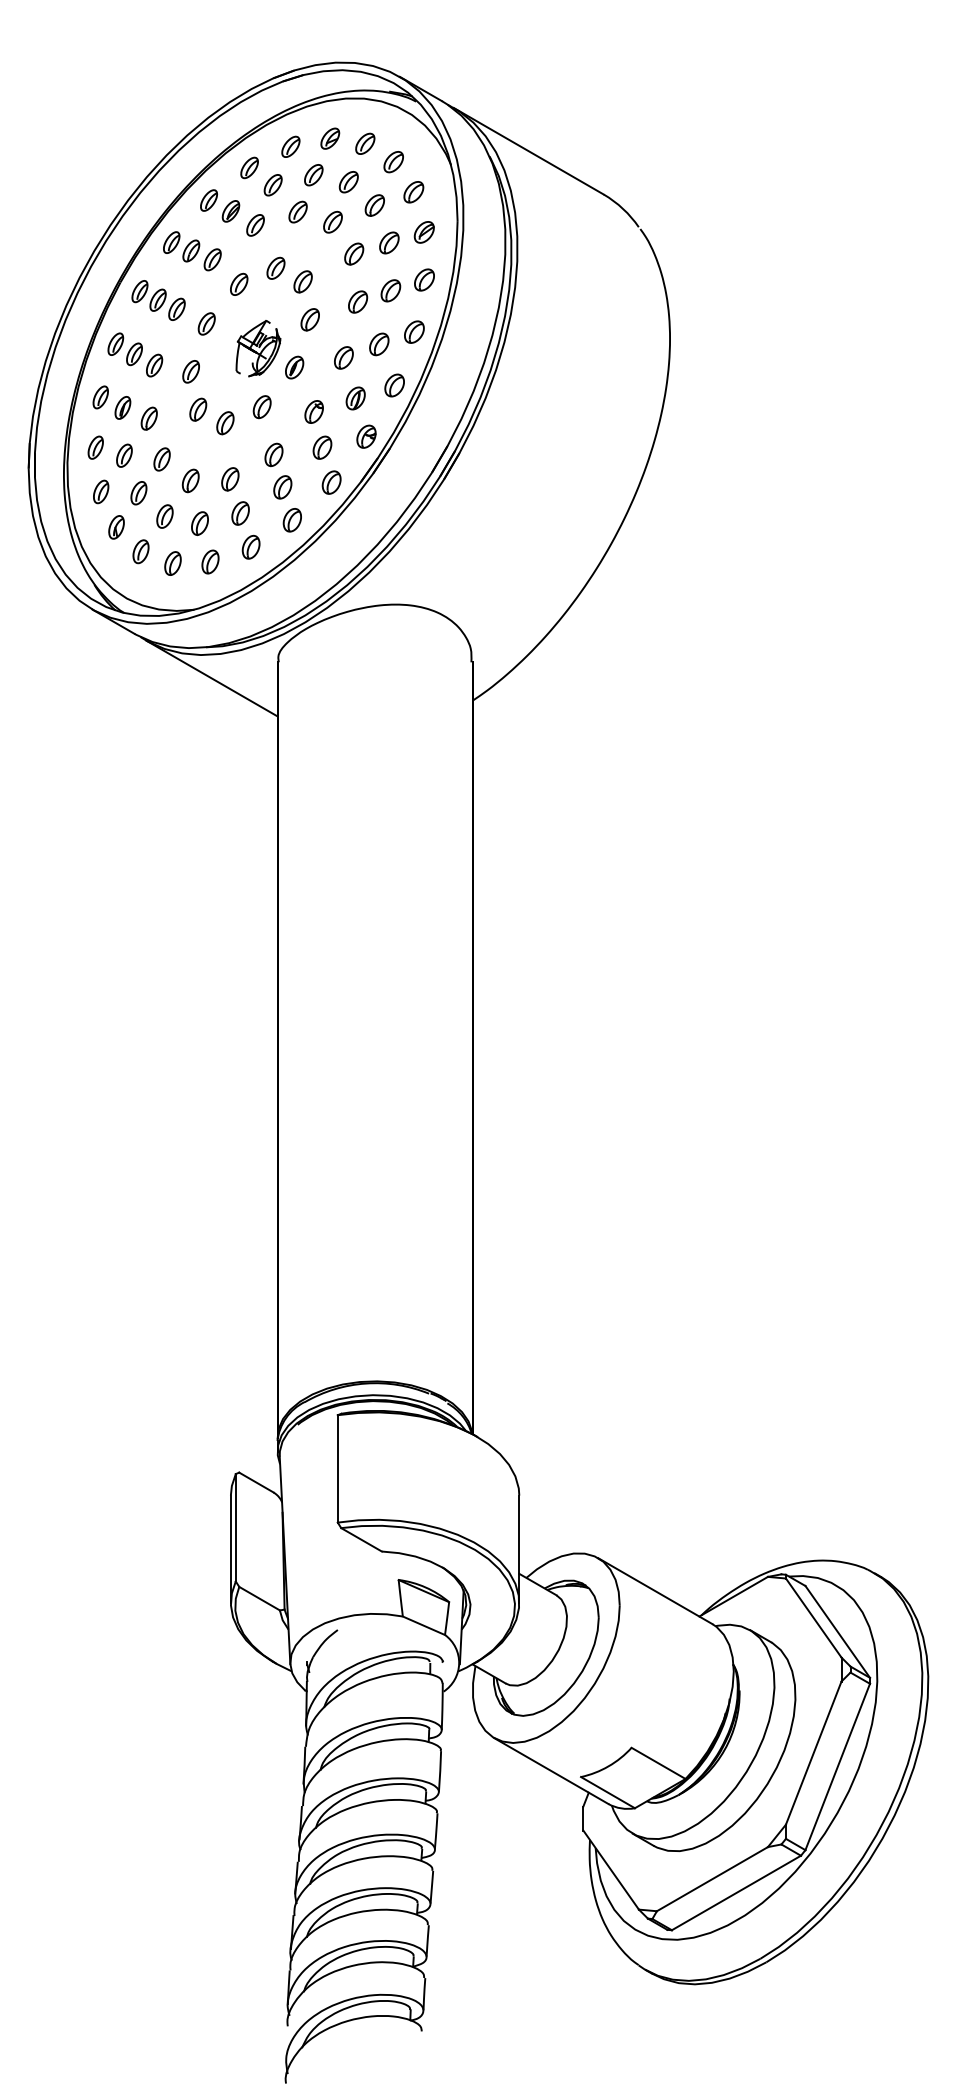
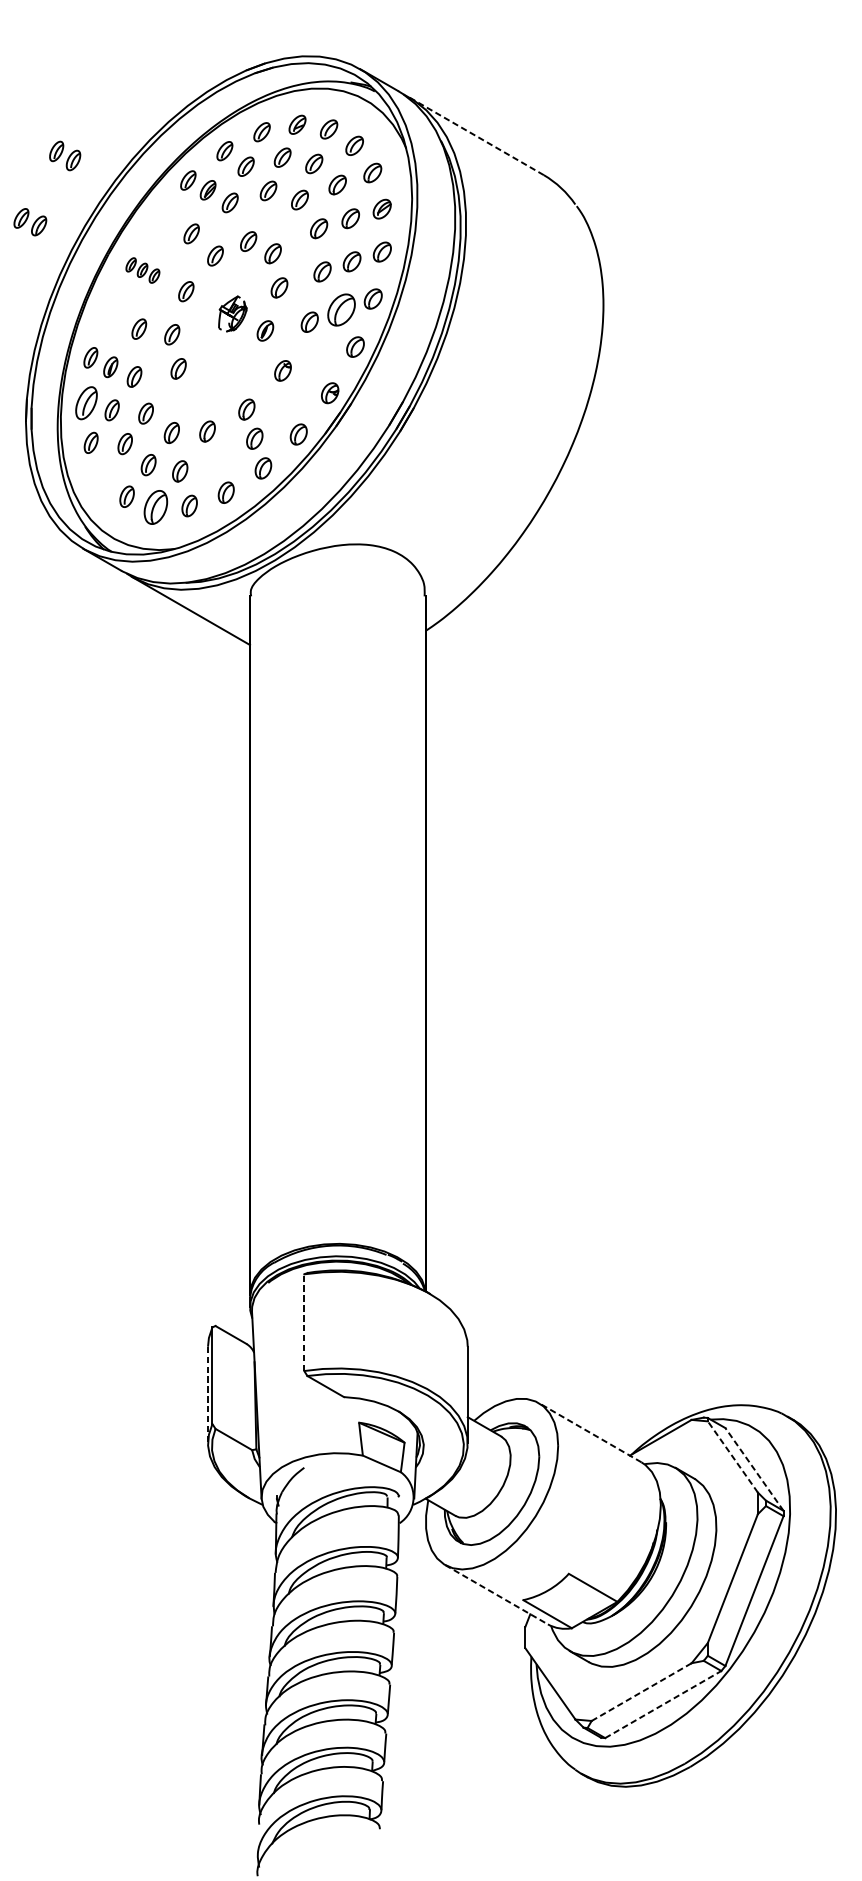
line: (528, 151) -> (476, 136), solid -> dashed
part: (181, 246) -> (30, 221), moved
part: (158, 300) -> (142, 270), size x0.7
part: (379, 344) -> (341, 310), size x1.6
part: (258, 348) -> (232, 313), size x0.7
part: (124, 349) -> (64, 156), moved
part: (355, 398) -> (320, 358), removed
part: (261, 407) -> (235, 366), removed
part: (225, 423) -> (203, 381), removed
part: (95, 447) -> (86, 402), size x1.6
part: (322, 447) -> (290, 402), removed
part: (240, 513) -> (216, 462), removed
part: (116, 527) -> (105, 474), removed
part: (172, 563) -> (155, 507), size x1.6
line: (337, 1468) -> (304, 1322), solid -> dashed
line: (230, 1549) -> (207, 1395), solid -> dashed
line: (655, 1591) -> (590, 1433), solid -> dashed
line: (813, 1617) -> (732, 1456), solid -> dashed
line: (837, 1631) -> (754, 1469), solid -> dashed
line: (551, 1771) -> (496, 1595), solid -> dashed
line: (712, 1878) -> (641, 1691), solid -> dashed
line: (736, 1892) -> (663, 1704), solid -> dashed

